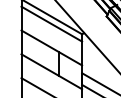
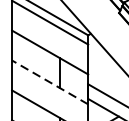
line: (51, 71) -> (49, 82), solid -> dashed

